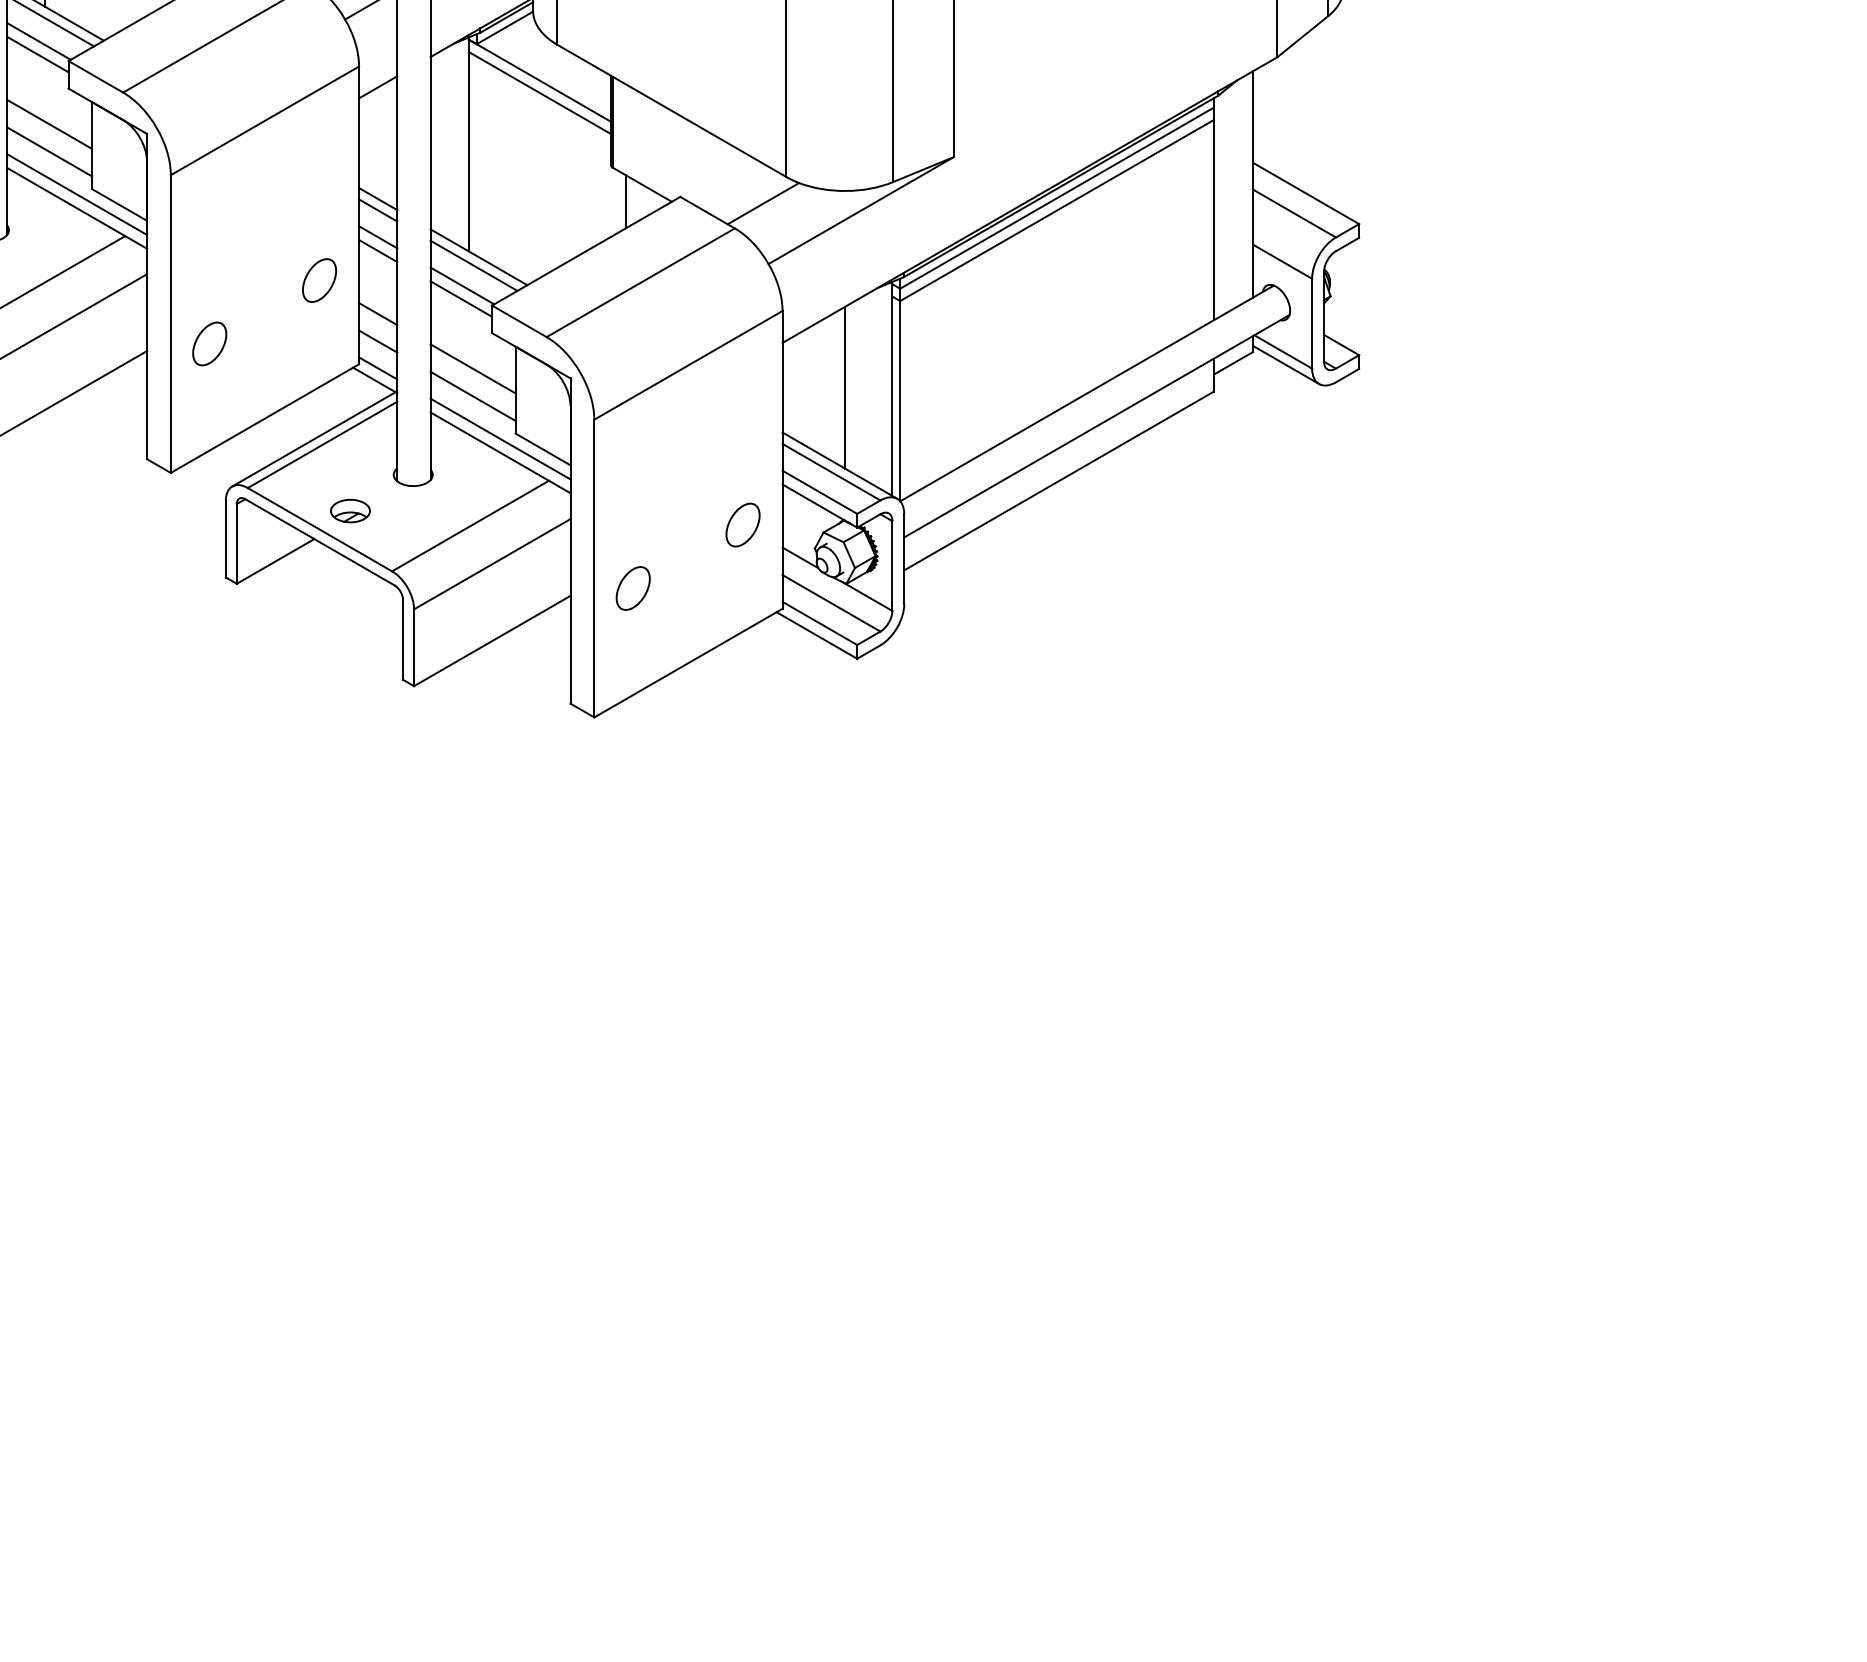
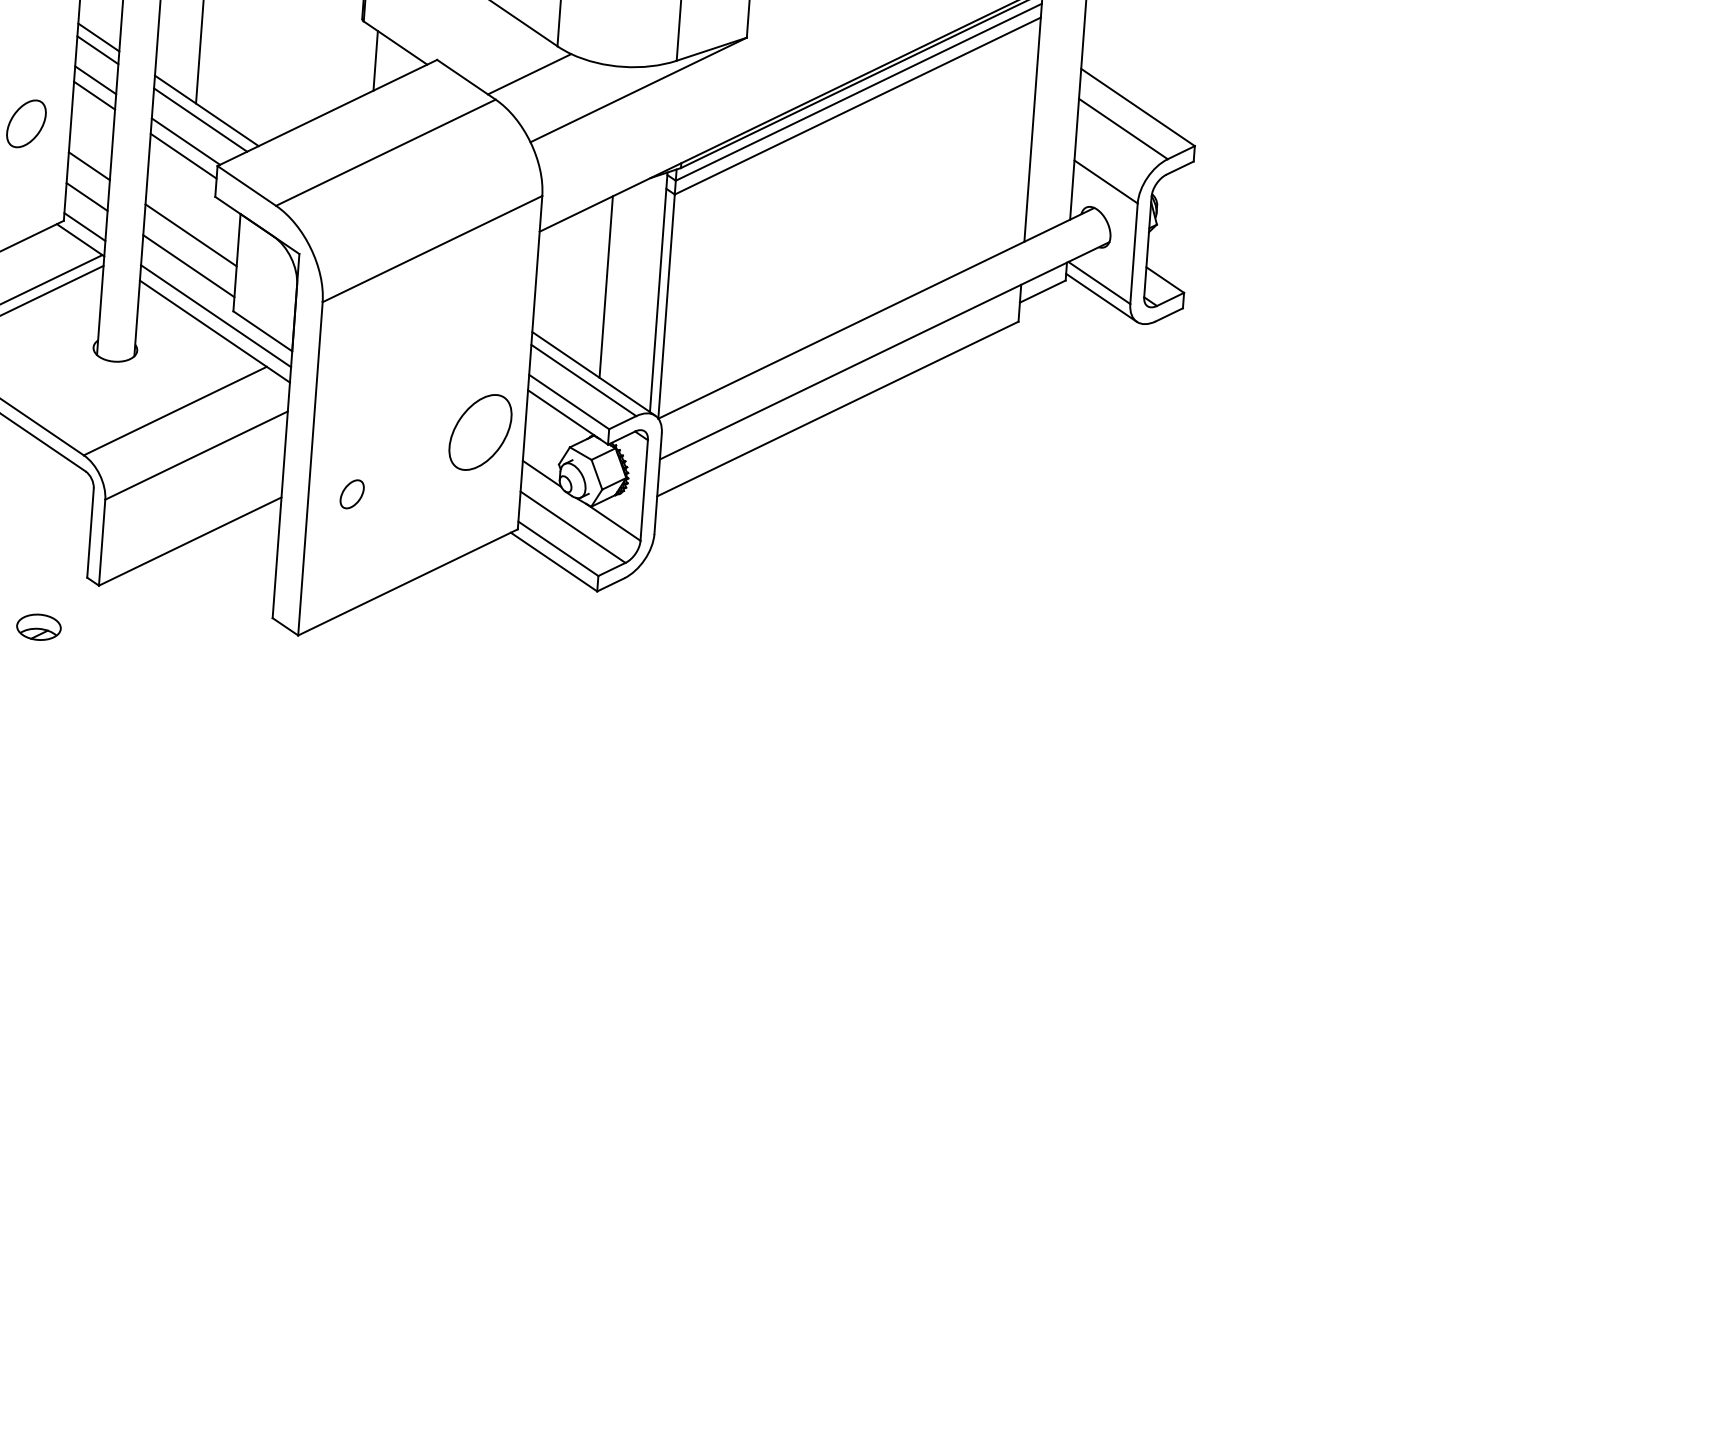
part: (350, 510) -> (39, 626), moved
part: (742, 524) -> (479, 431), size x1.6
part: (632, 588) -> (351, 494), size x0.6

